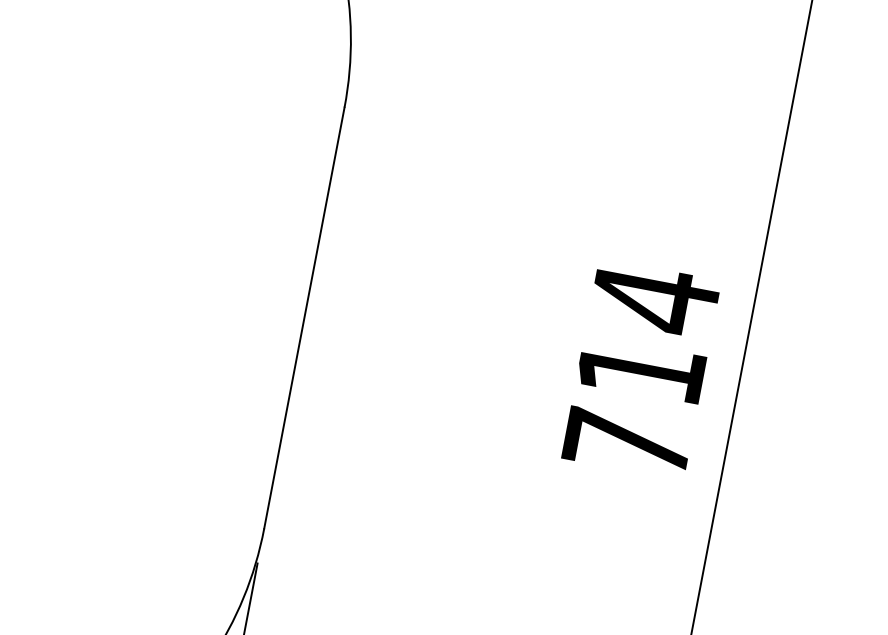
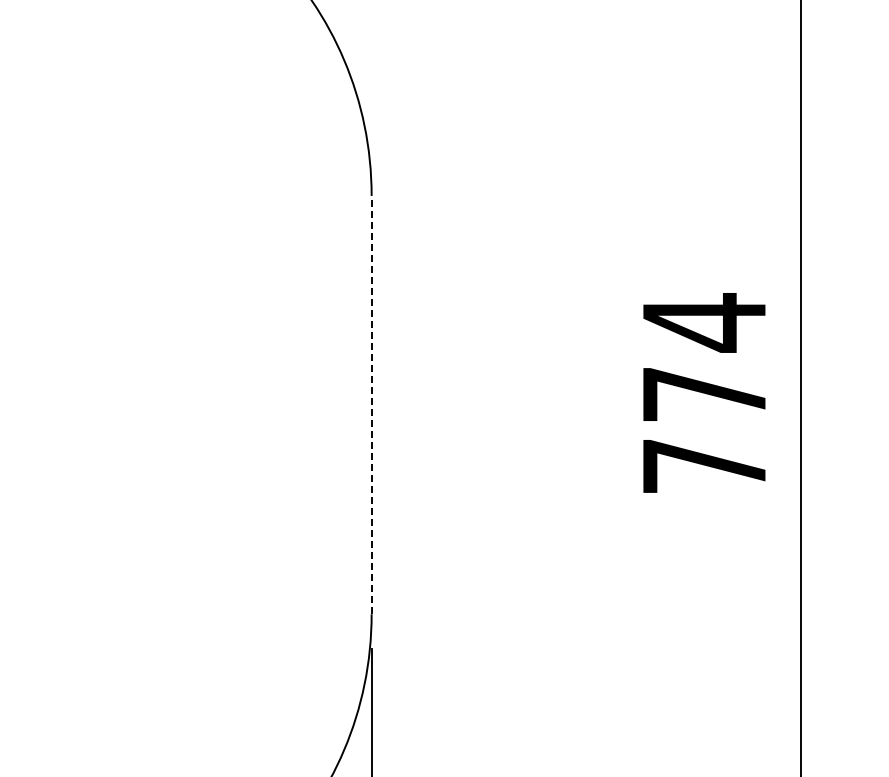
line: (304, 317) -> (371, 404), solid -> dashed
text: (641, 371) -> (704, 394), 714 -> 774

